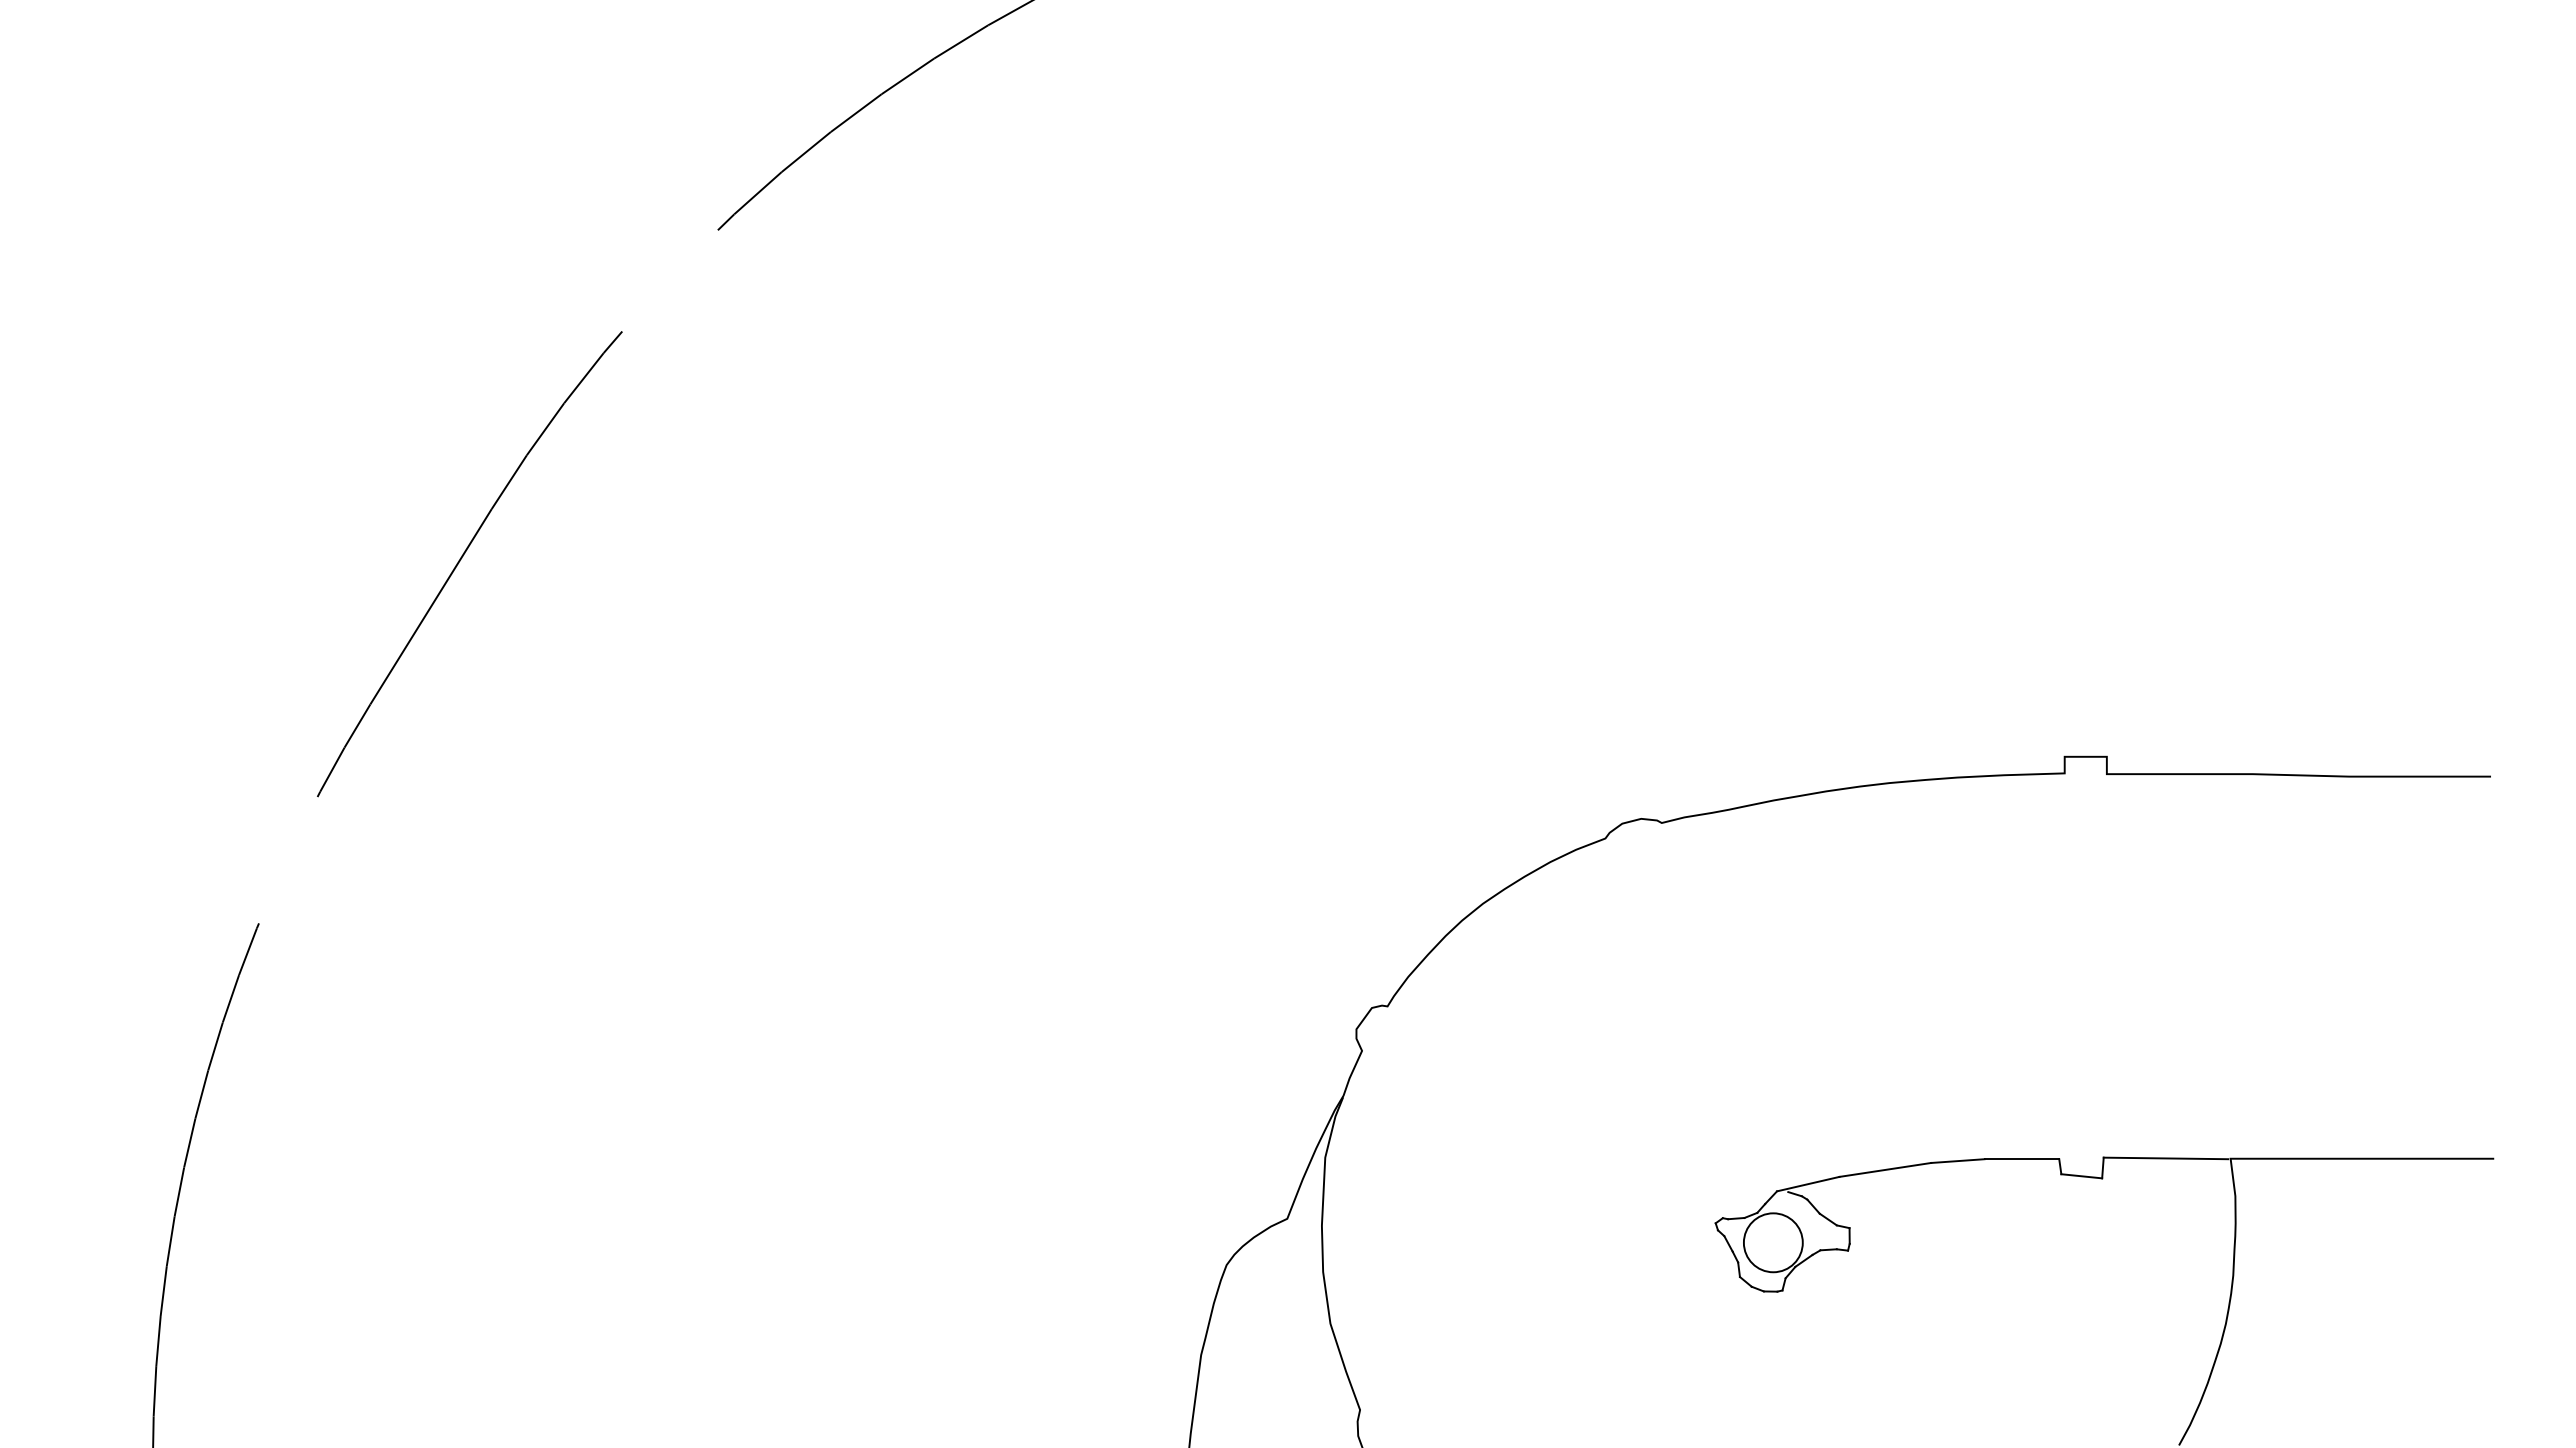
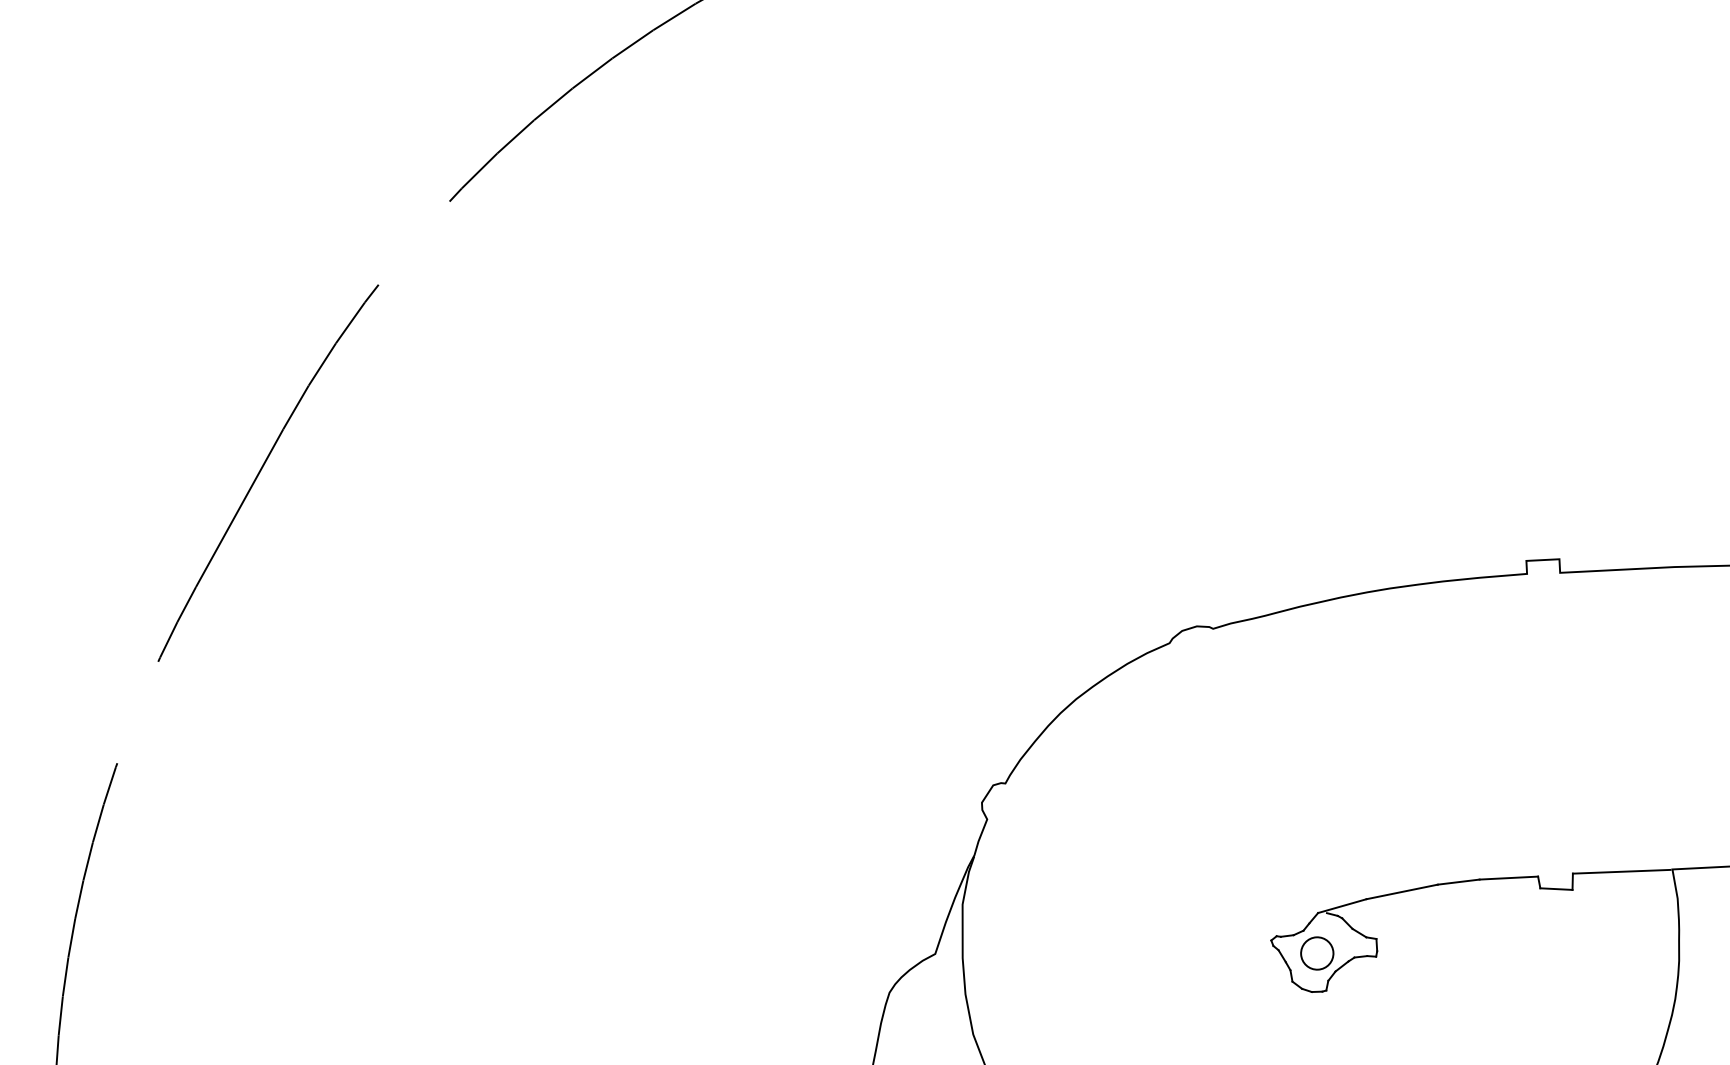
circle: (1772, 1242) -> (1316, 953), size x0.7

